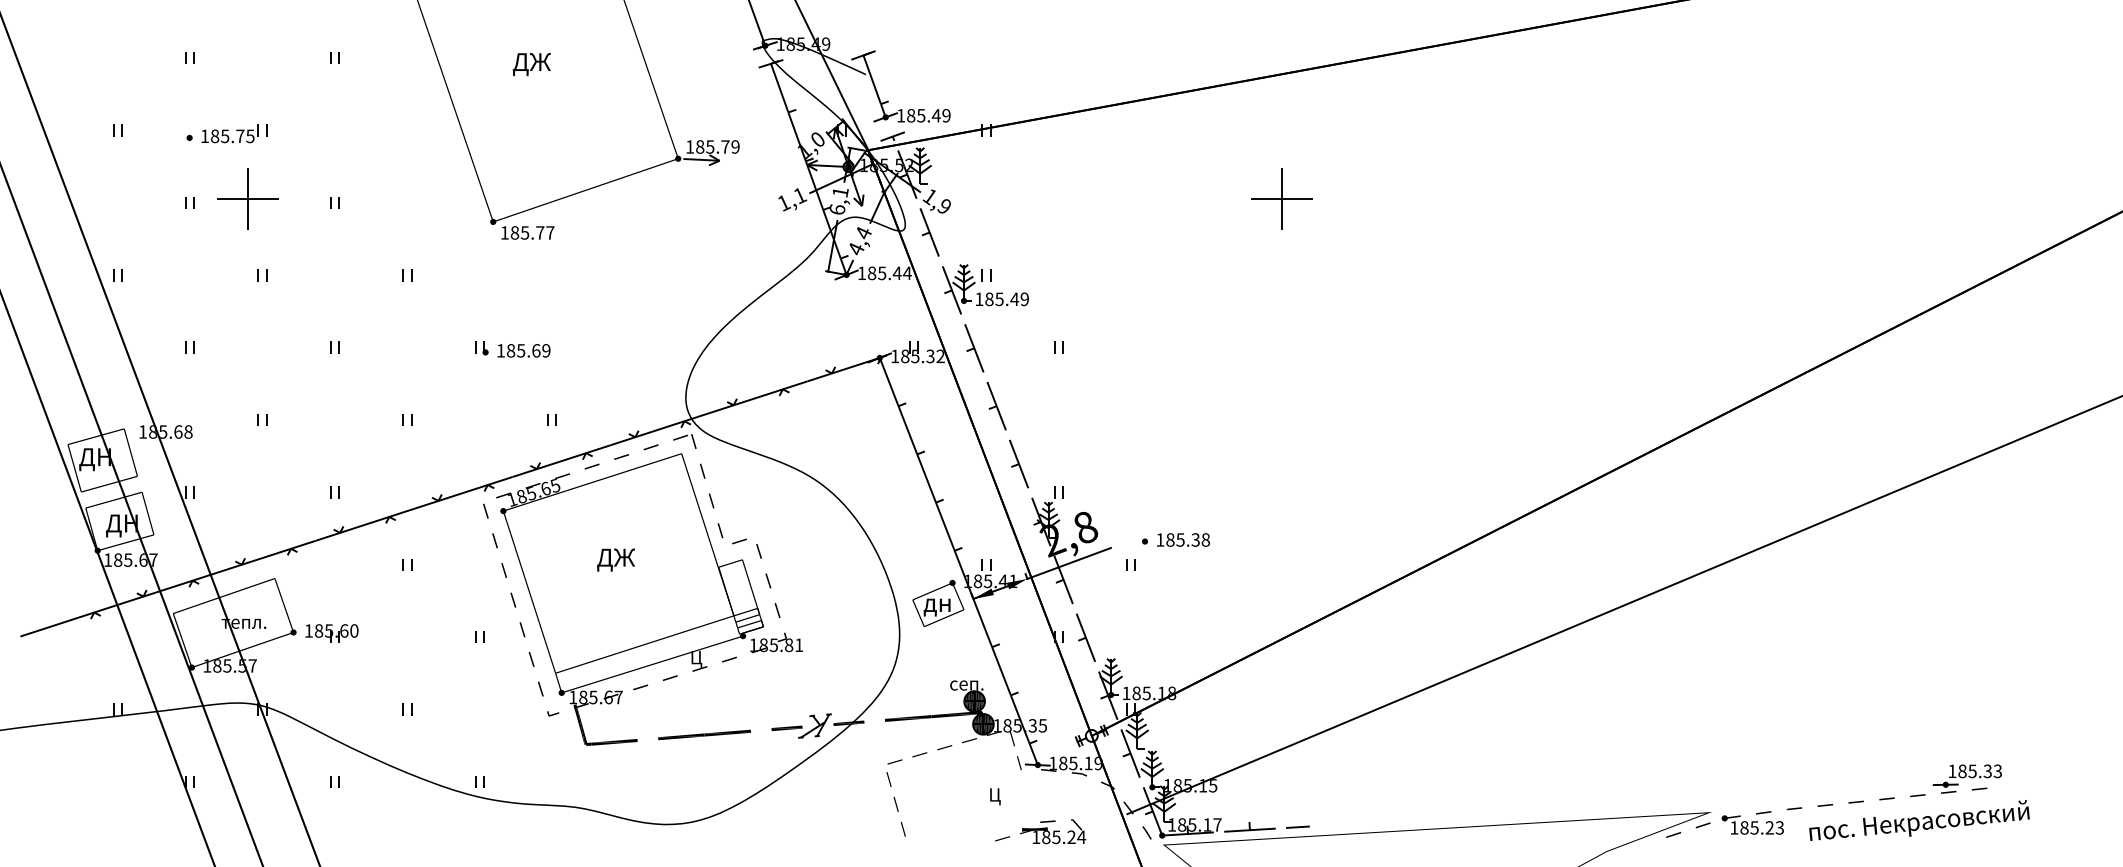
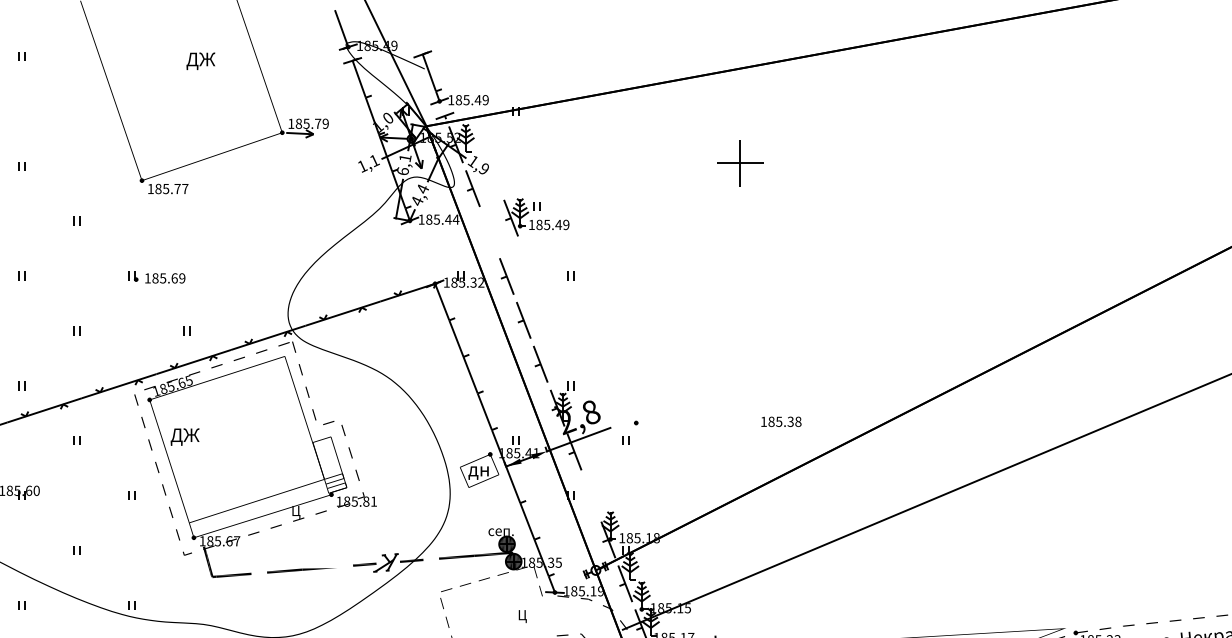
text: (531, 64) -> (200, 61), moved
part: (985, 289) -> (536, 217), moved
text: (1183, 539) -> (781, 421), moved
text: (615, 559) -> (184, 436), moved
part: (1085, 637) -> (591, 495), removed
fill: (727, 731) -> (319, 567), removed

